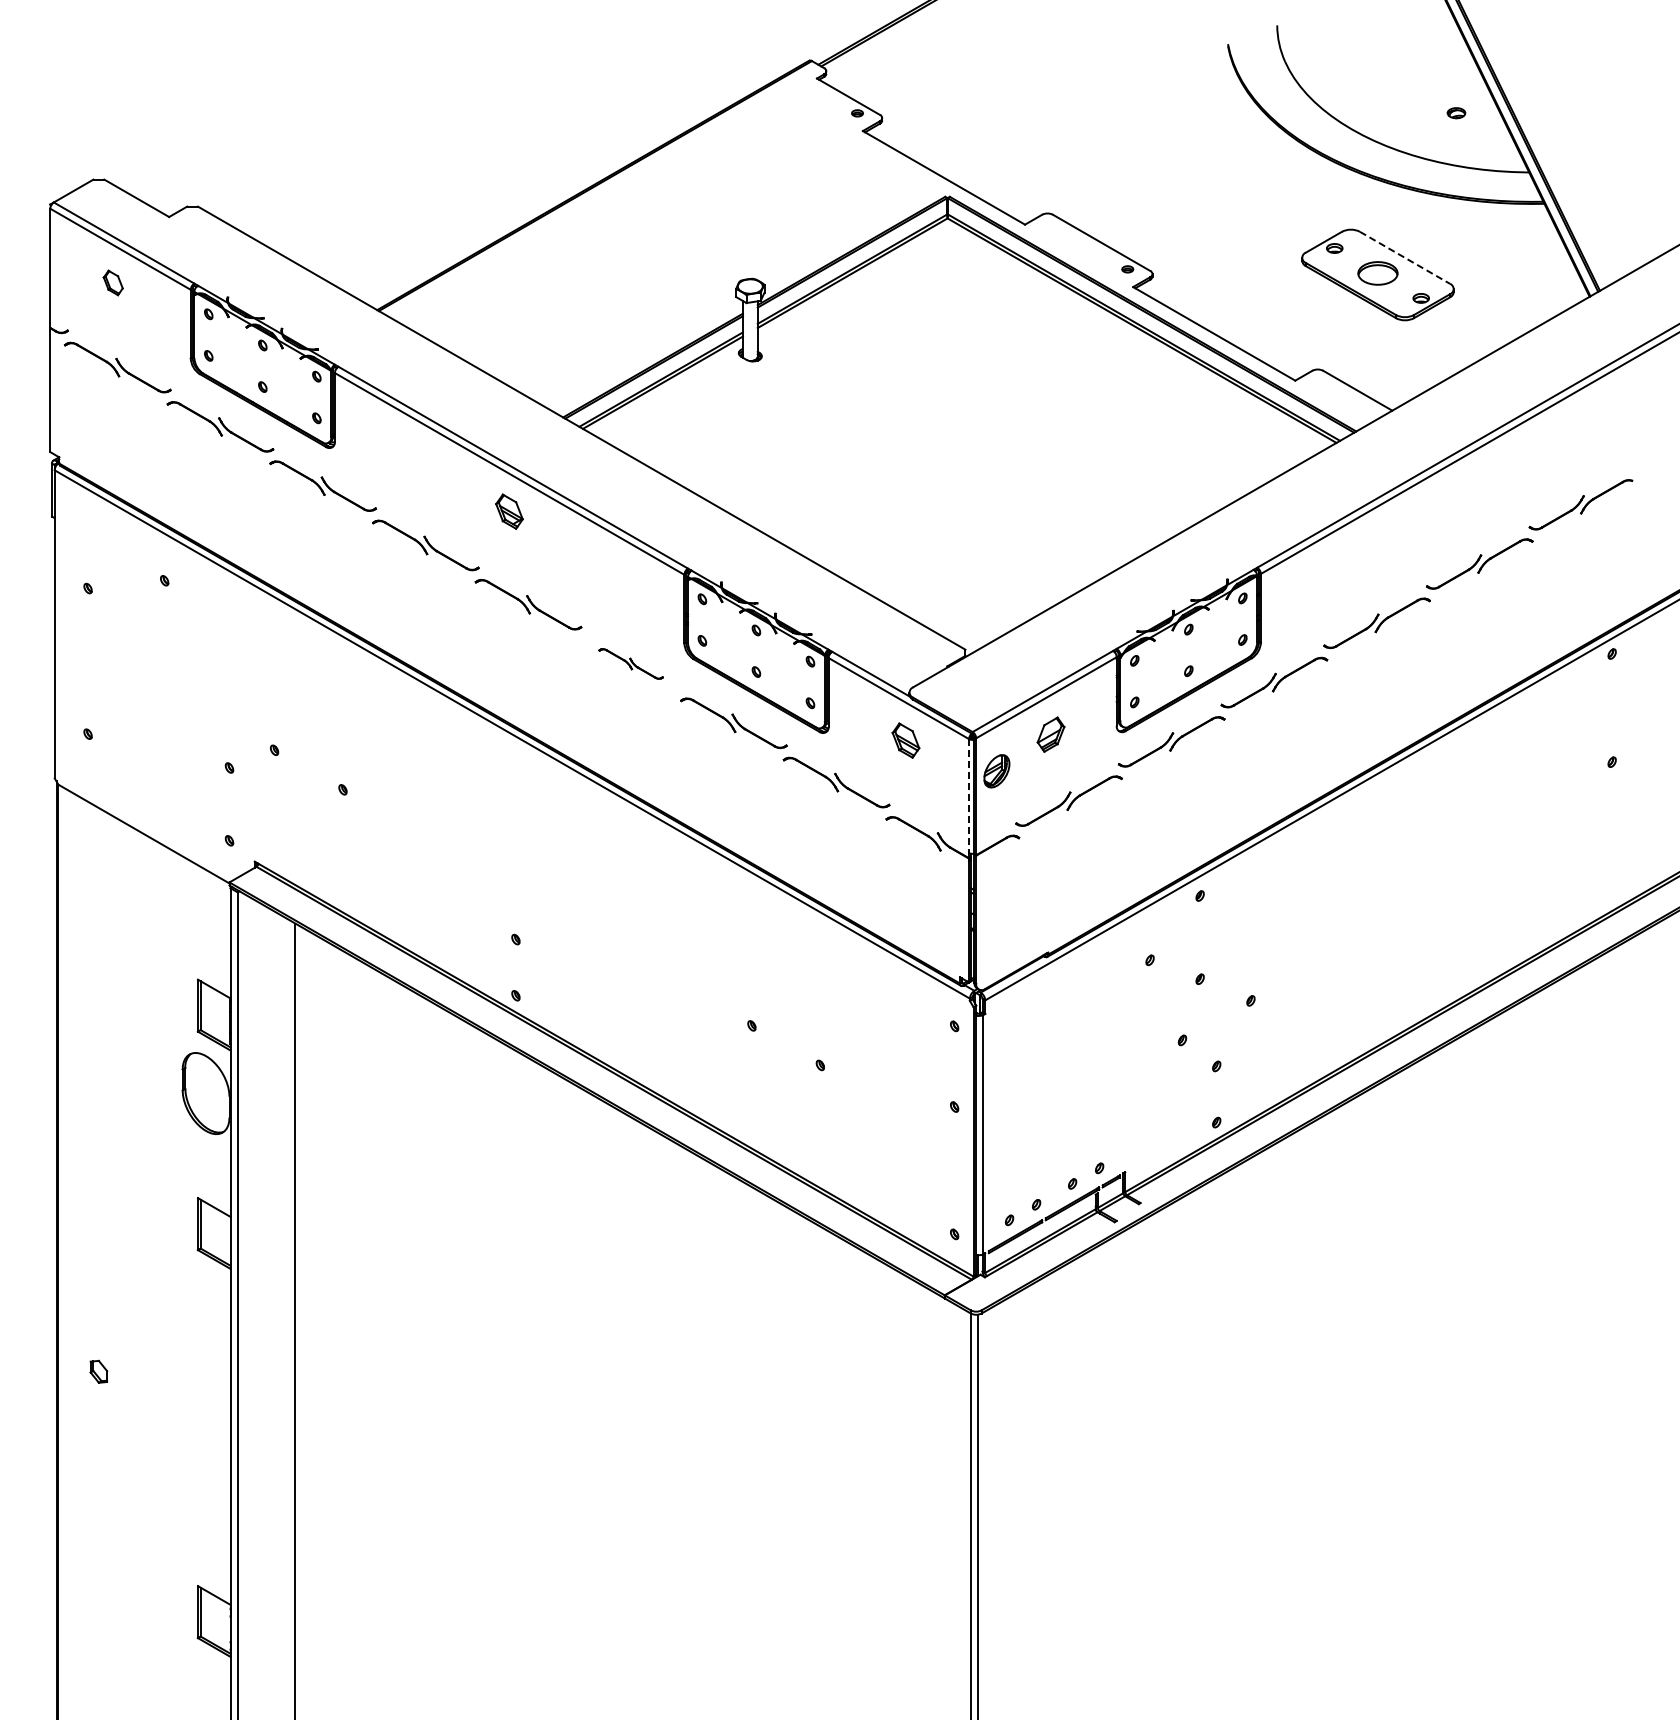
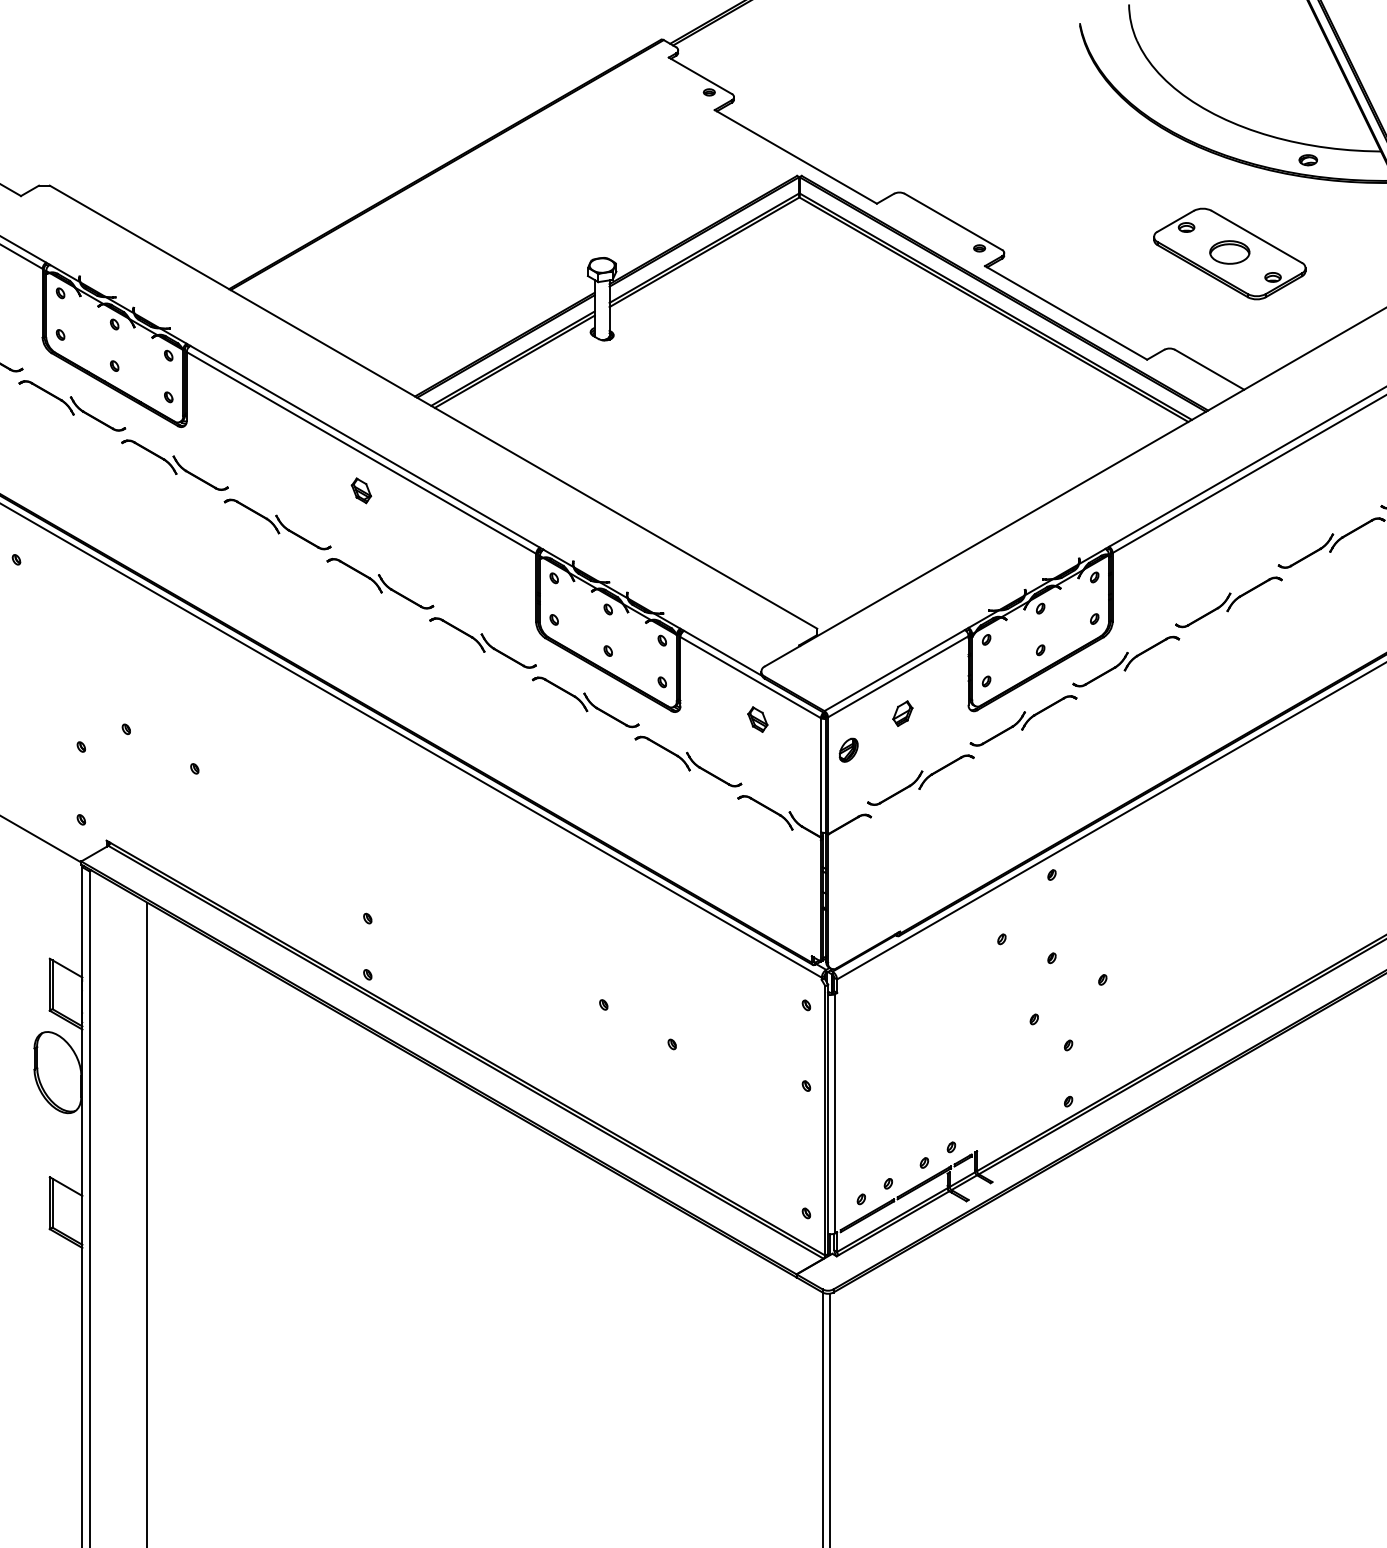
part: (1456, 113) -> (1308, 160), moved
line: (1405, 258) -> (1257, 237), dashed -> solid
part: (509, 511) -> (361, 490), size x0.71
part: (630, 663) -> (482, 642), size x1.67
part: (1050, 734) -> (902, 713), size x0.71
part: (905, 740) -> (757, 719), size x0.71
part: (996, 770) -> (848, 749), size x0.71
line: (969, 796) -> (821, 775), dashed -> solid

